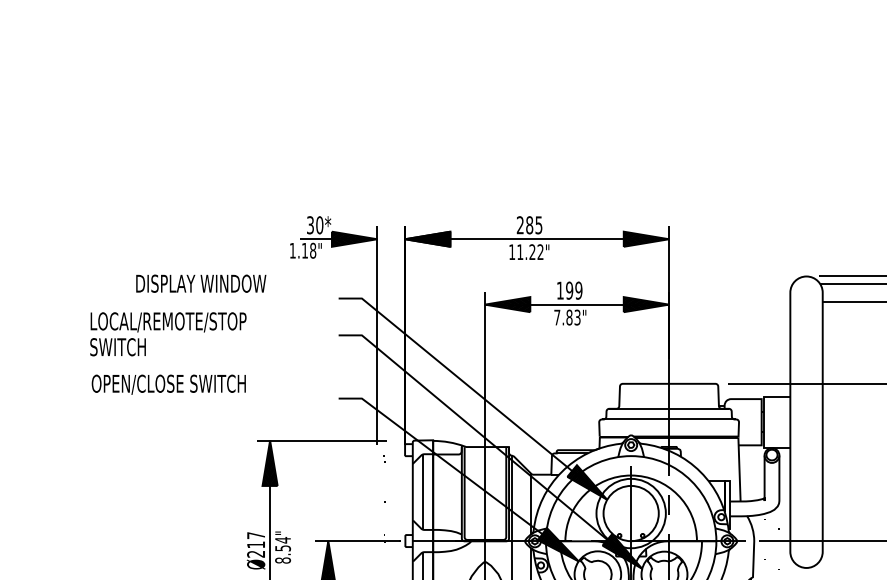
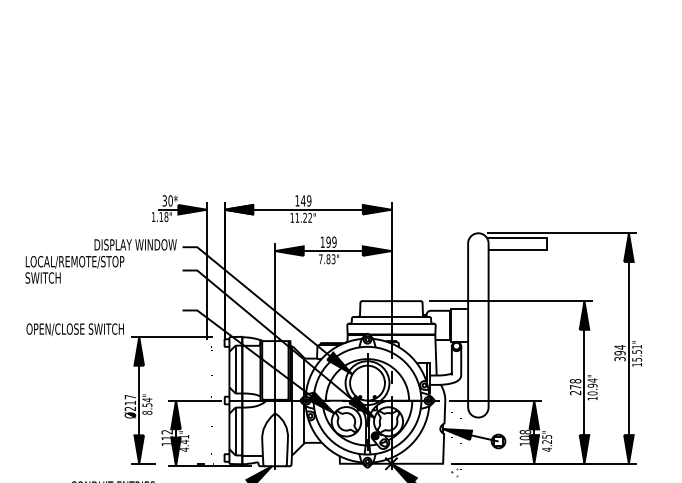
text: (529, 224) -> (303, 200), 285 -> 149
text: (200, 283) -> (135, 244), moved
text: (167, 384) -> (74, 329), moved

